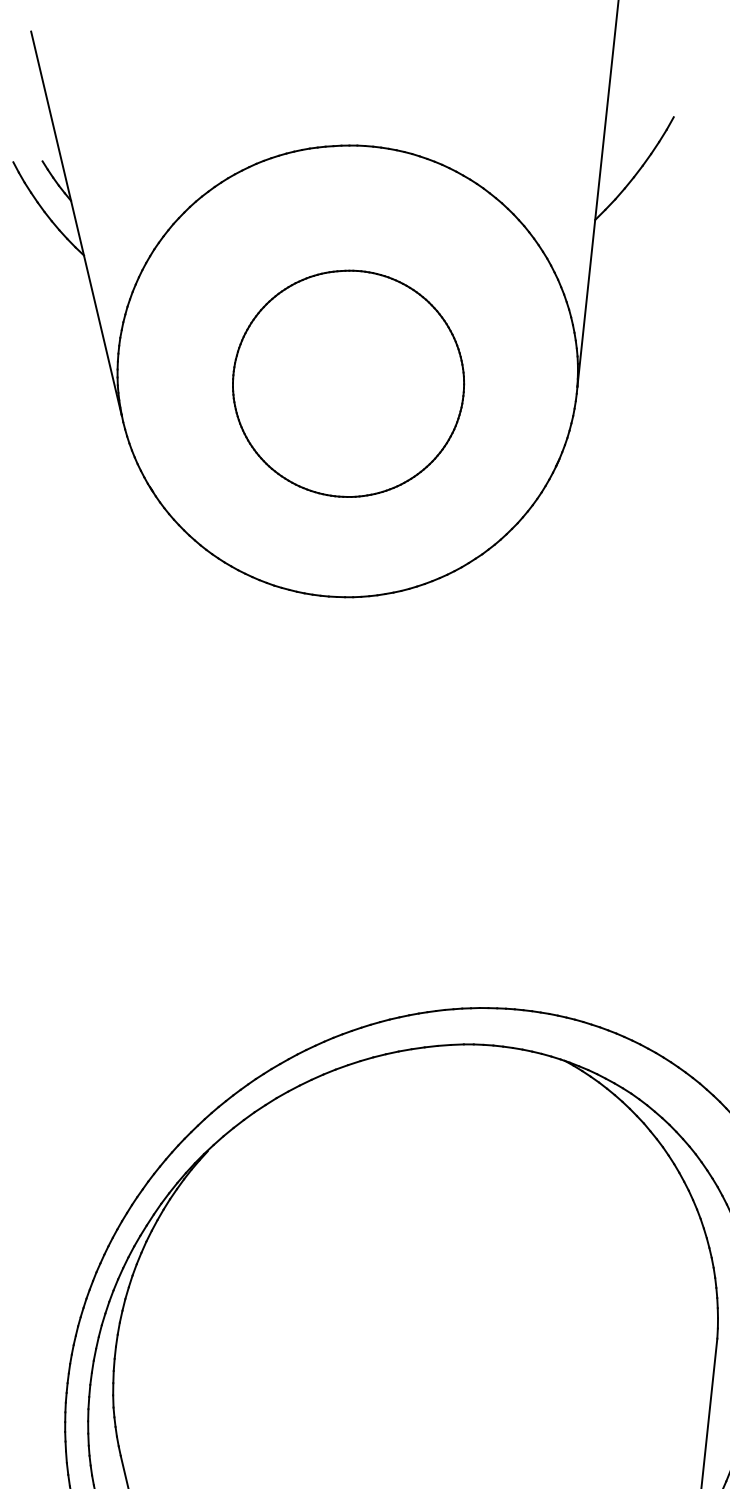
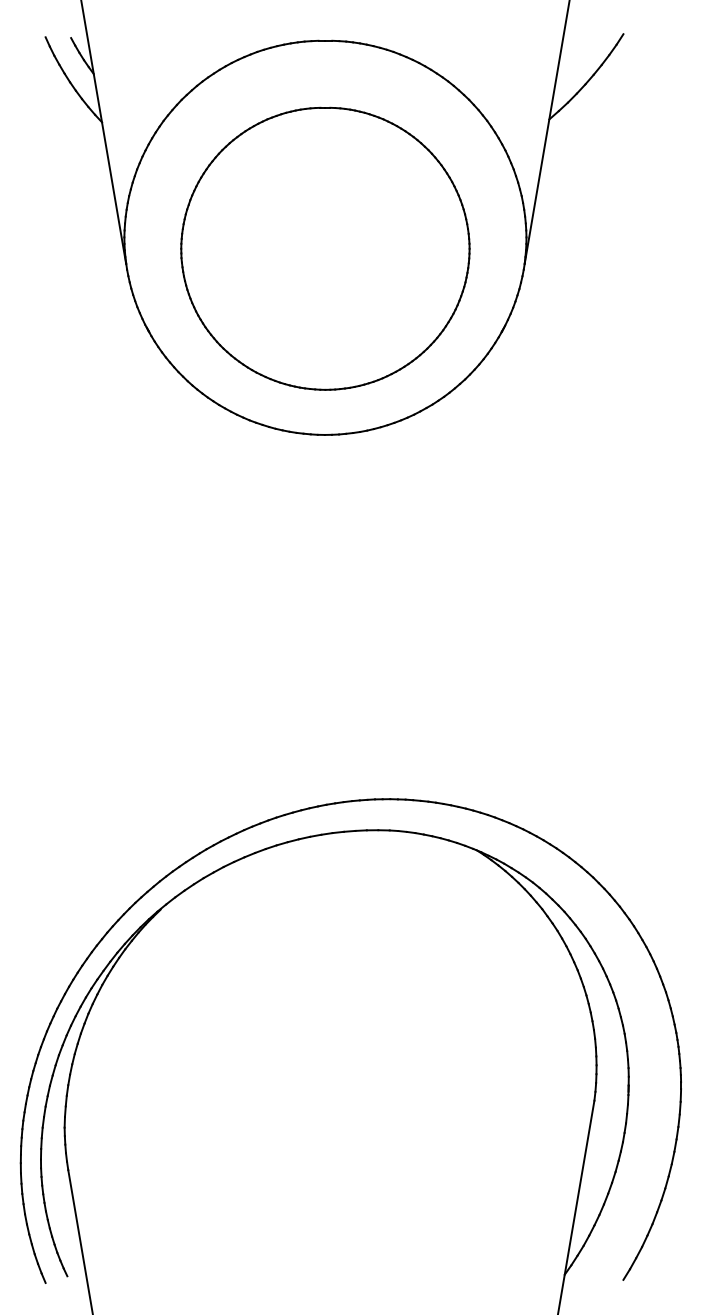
part: (348, 383) -> (325, 248), size x1.43

